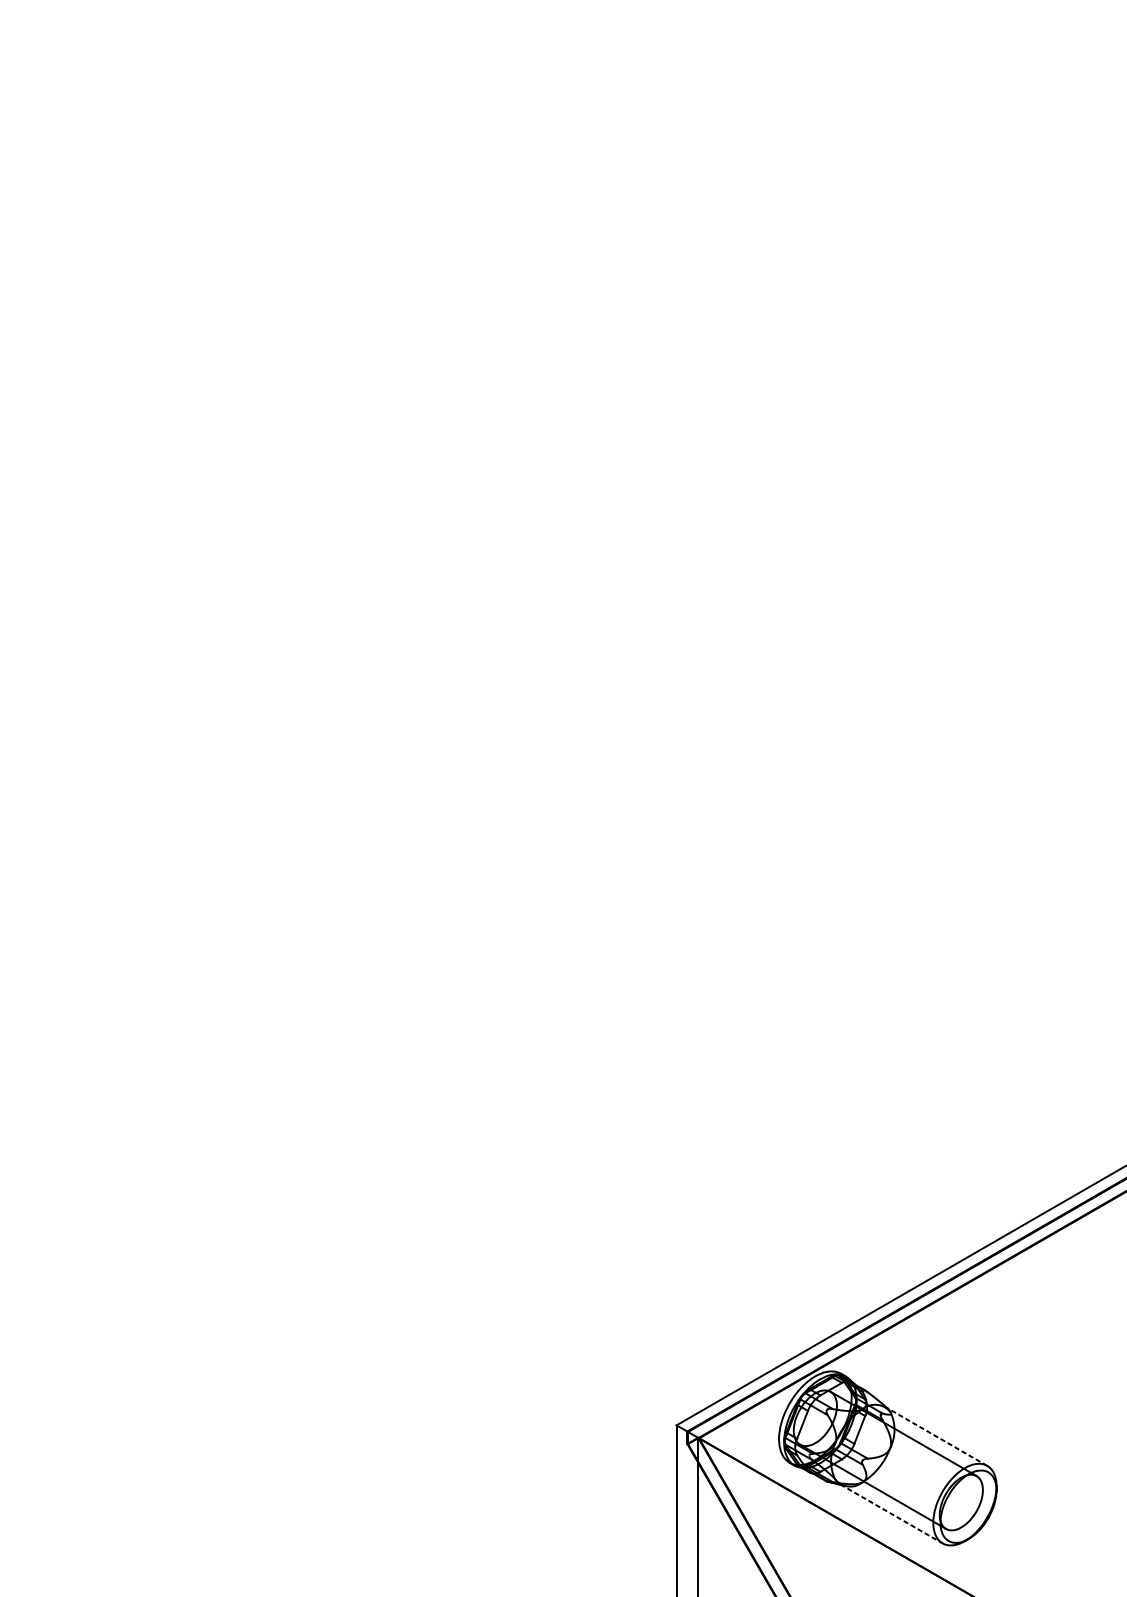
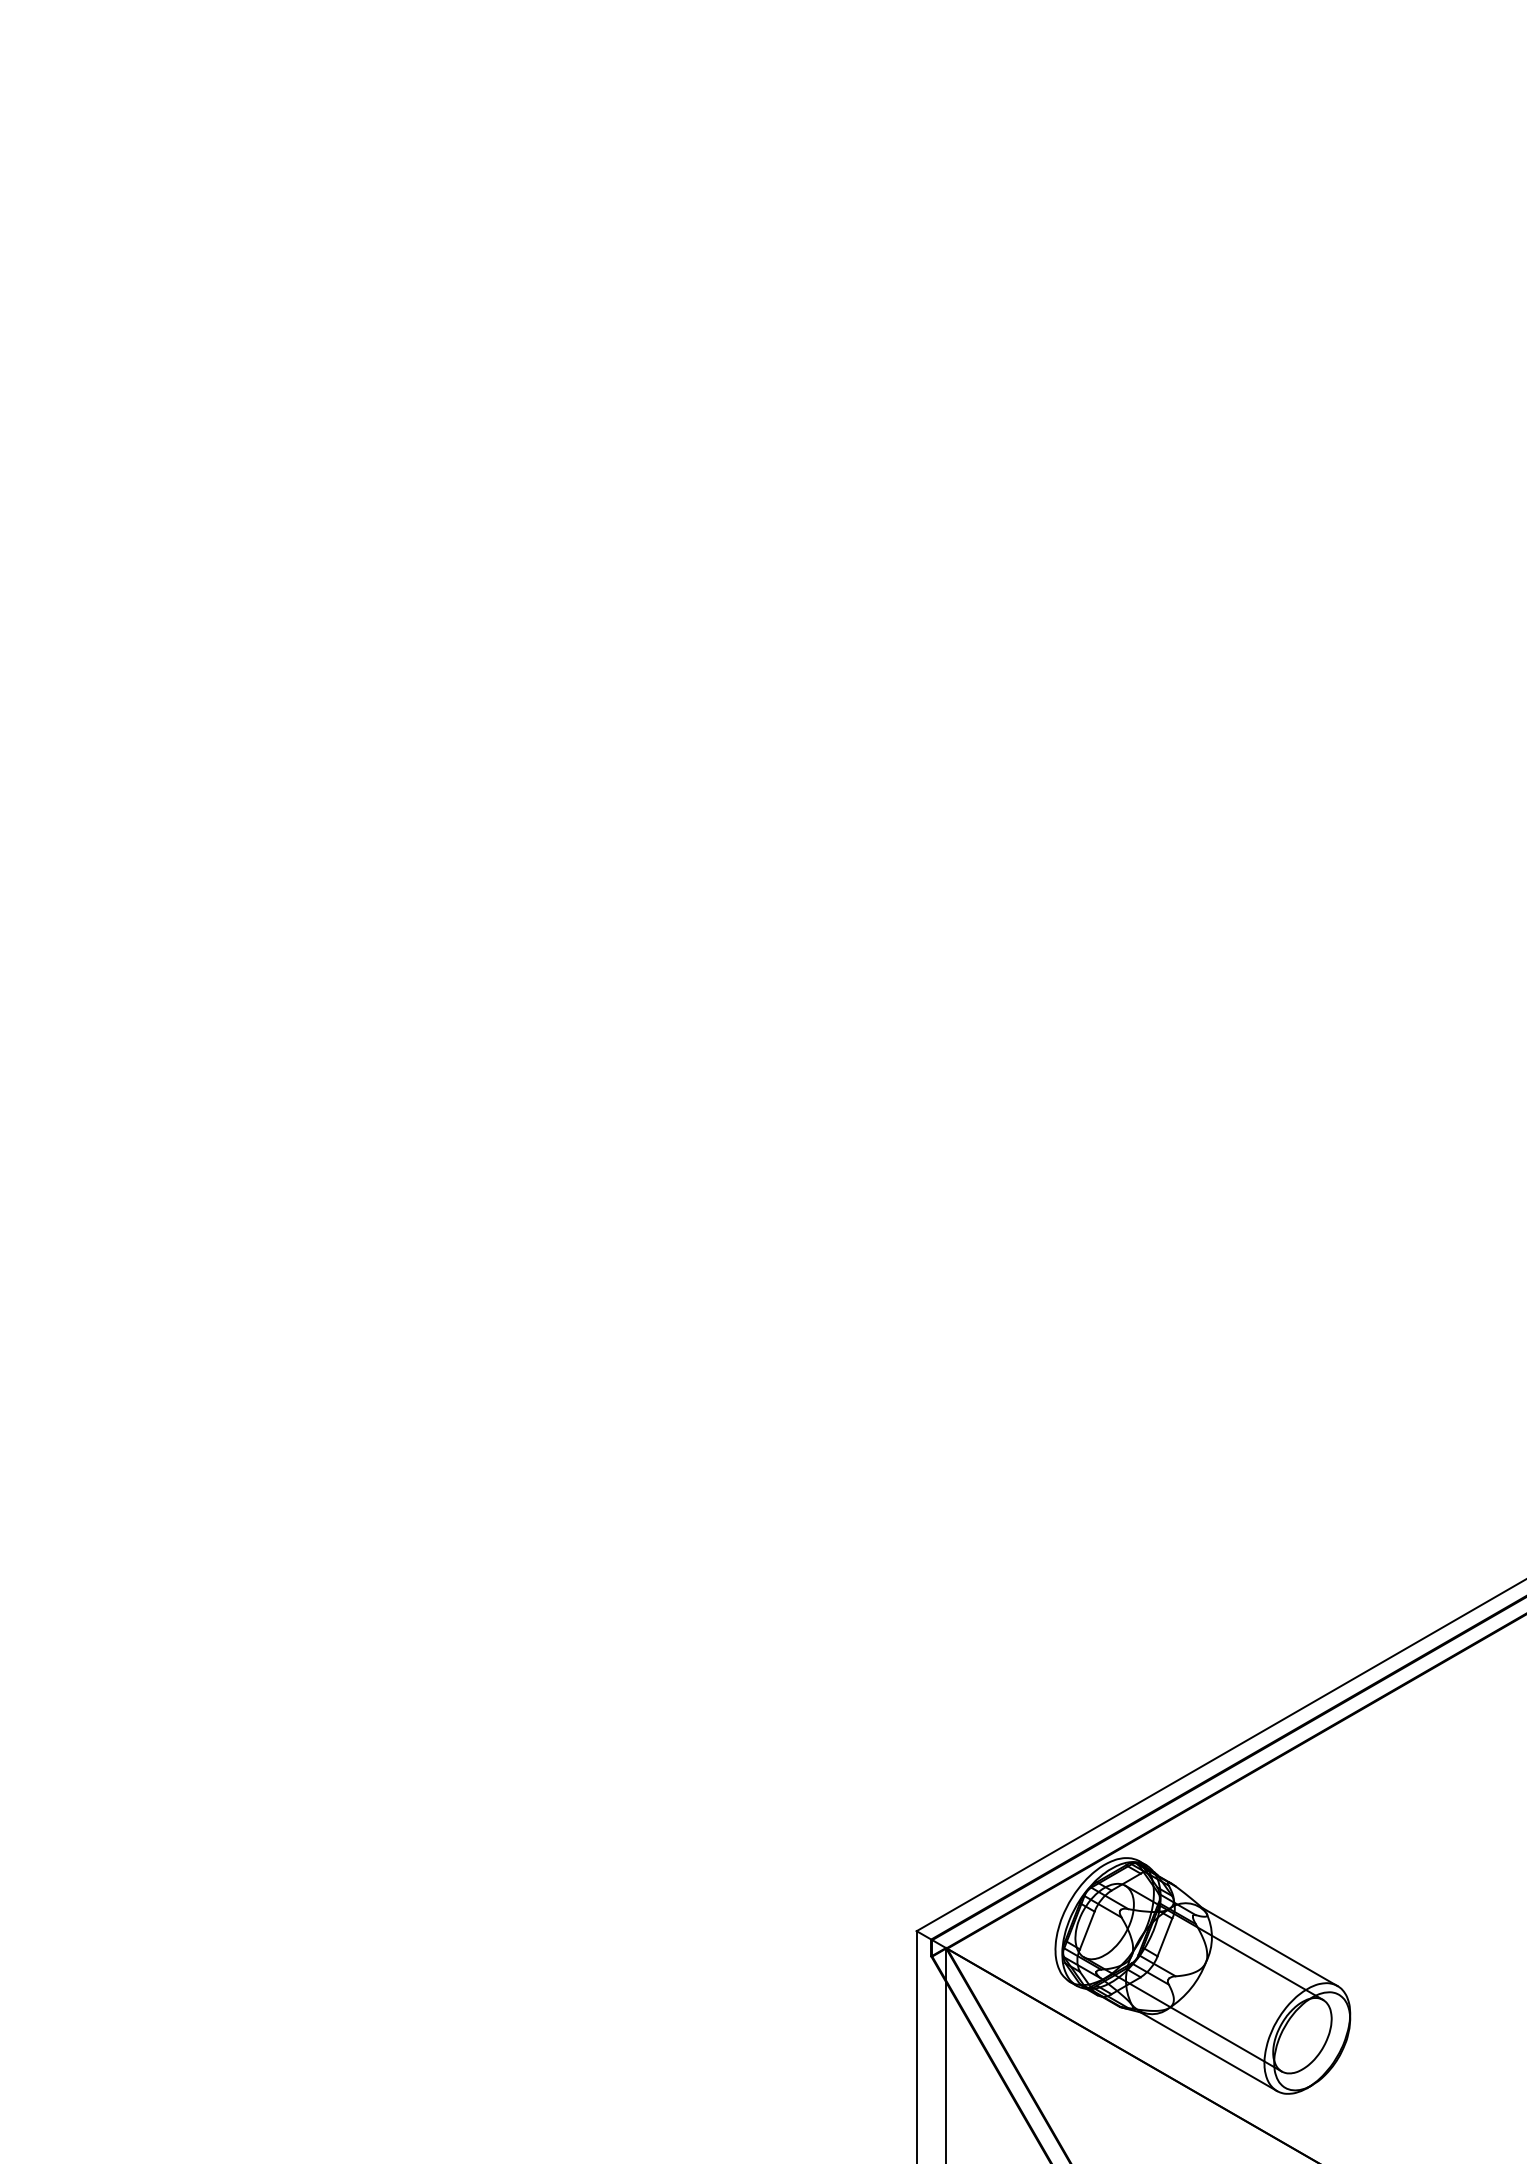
line: (936, 1436) -> (1268, 1946), dashed -> solid
line: (891, 1514) -> (1207, 2051), dashed -> solid

